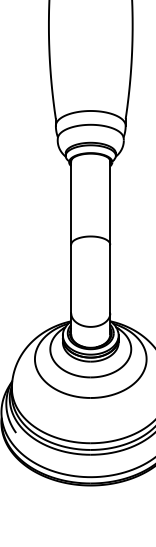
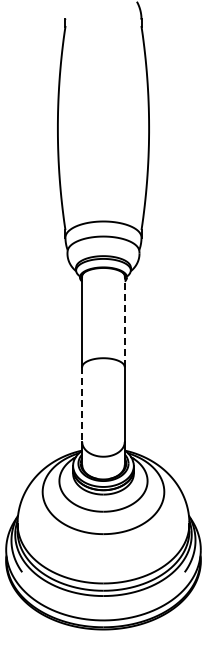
line: (110, 202) -> (124, 321), solid -> dashed
line: (71, 279) -> (82, 405), solid -> dashed

